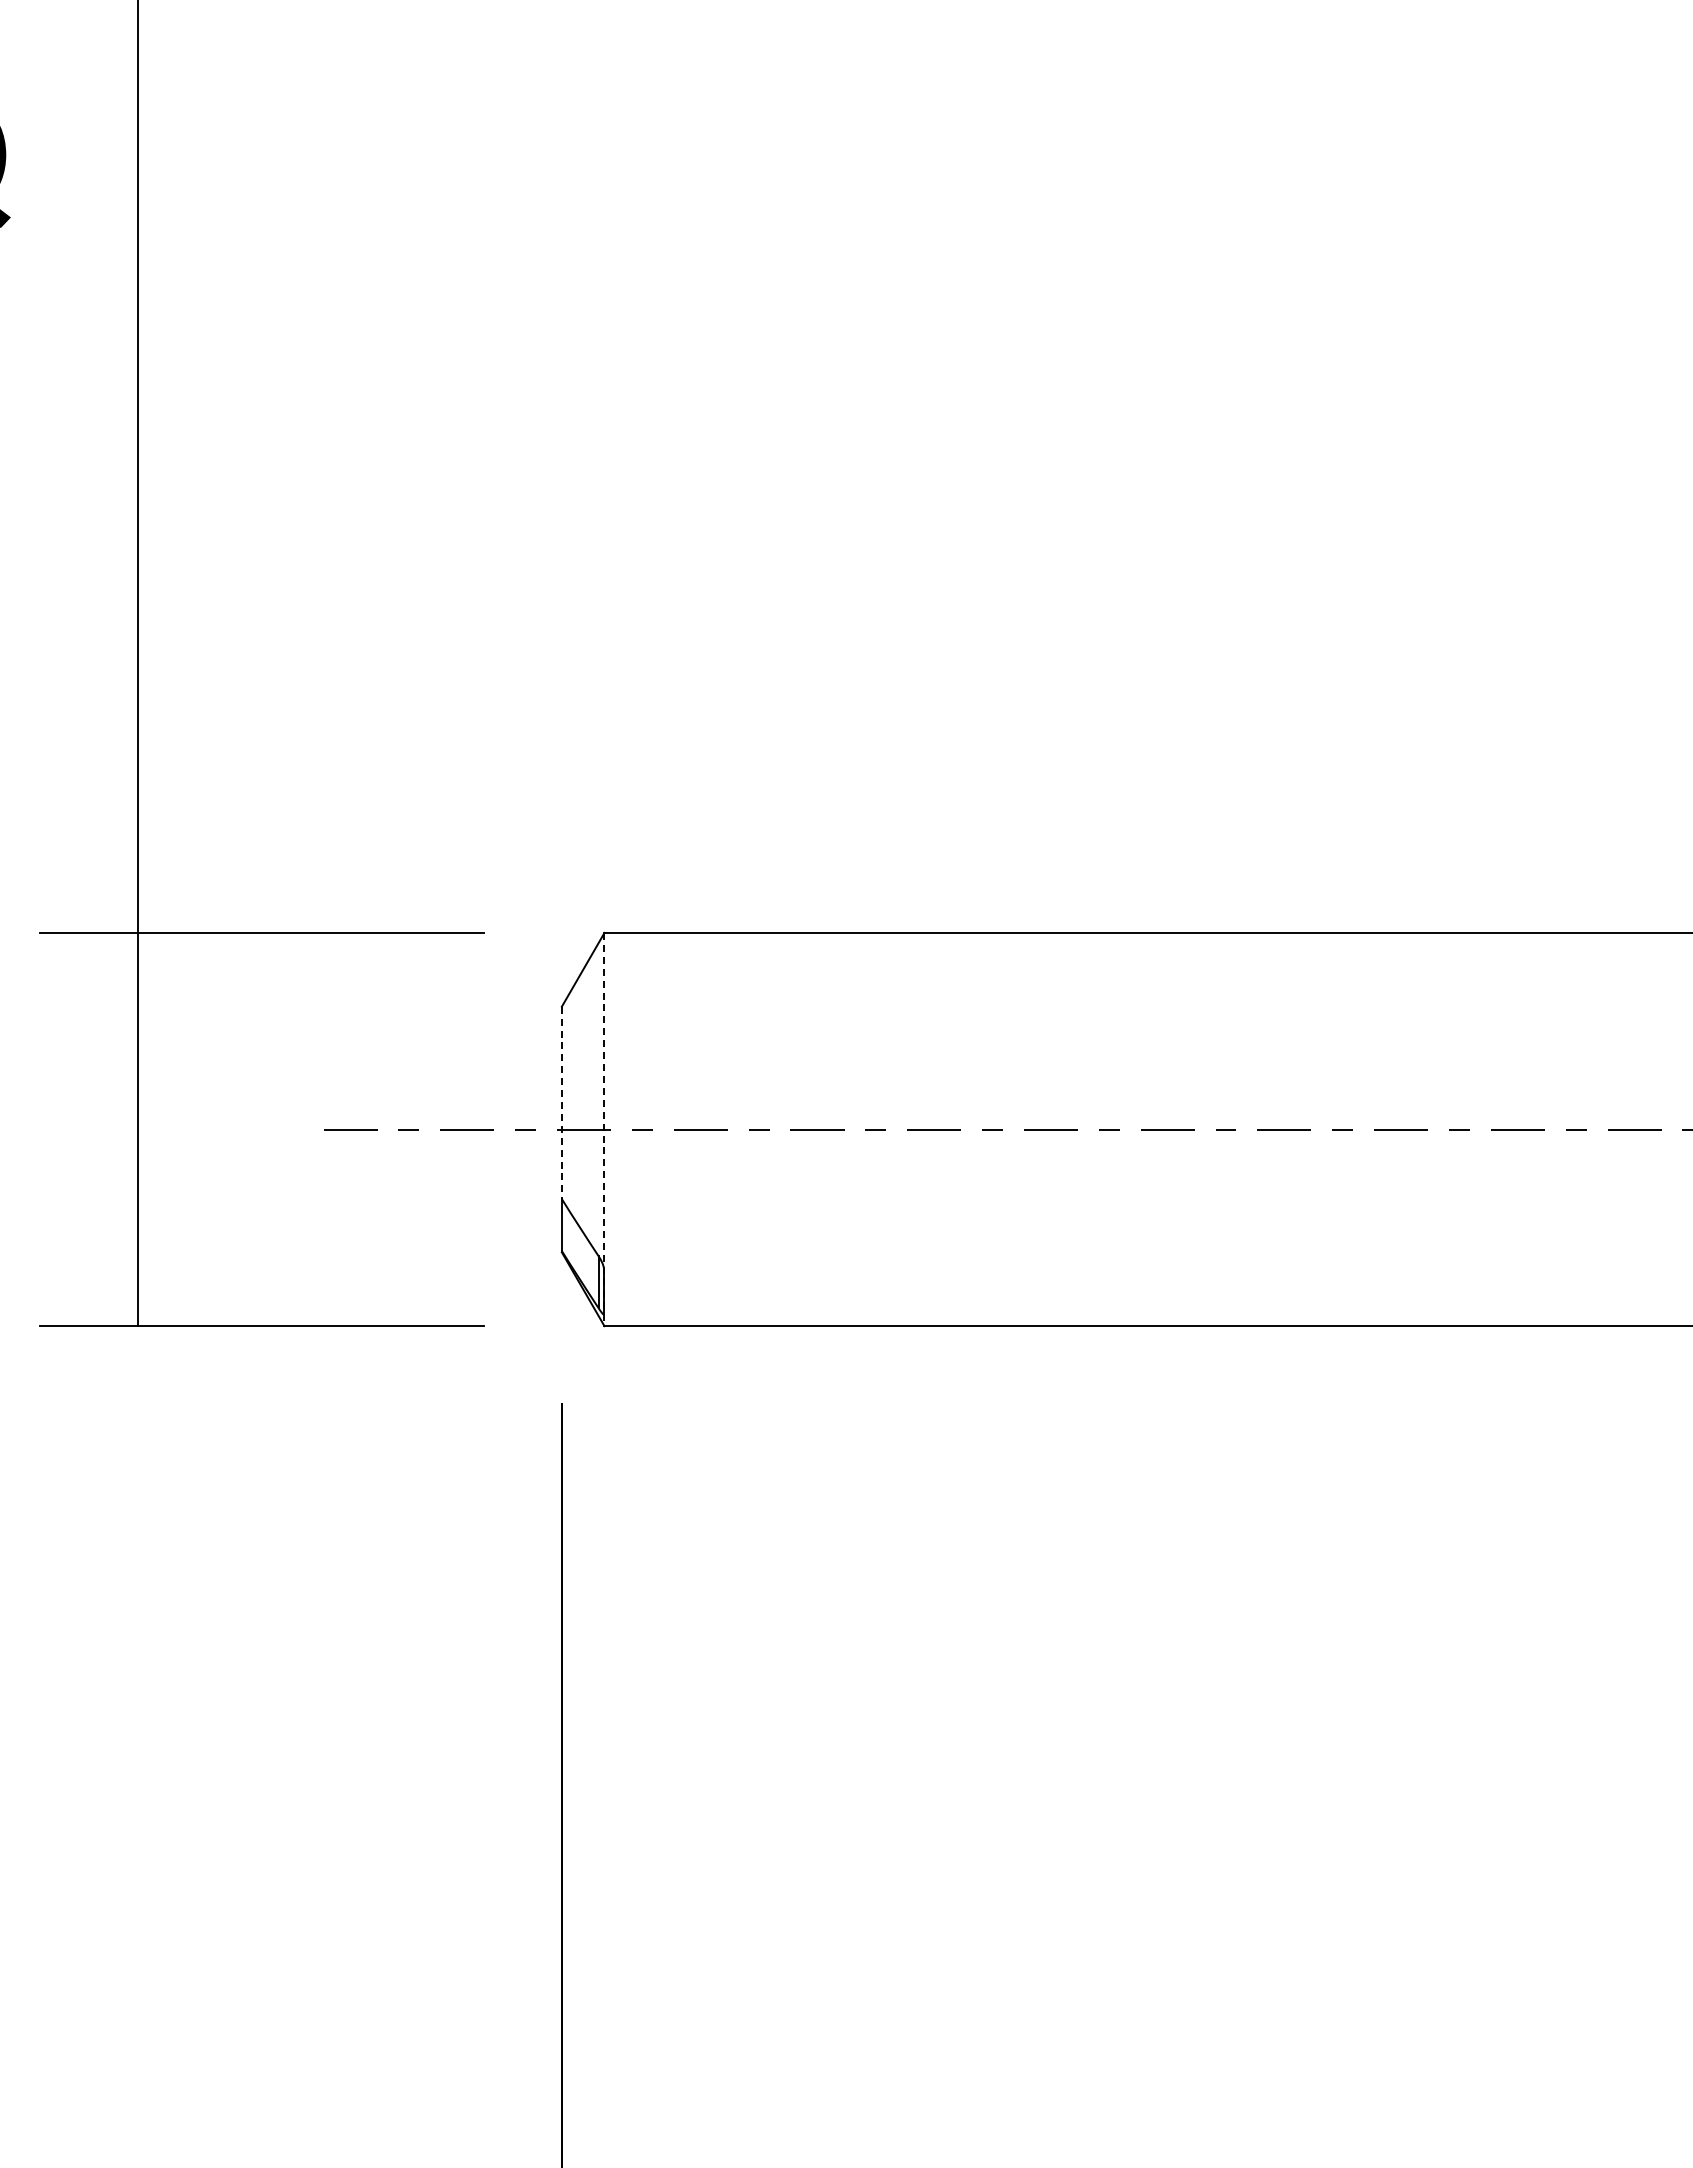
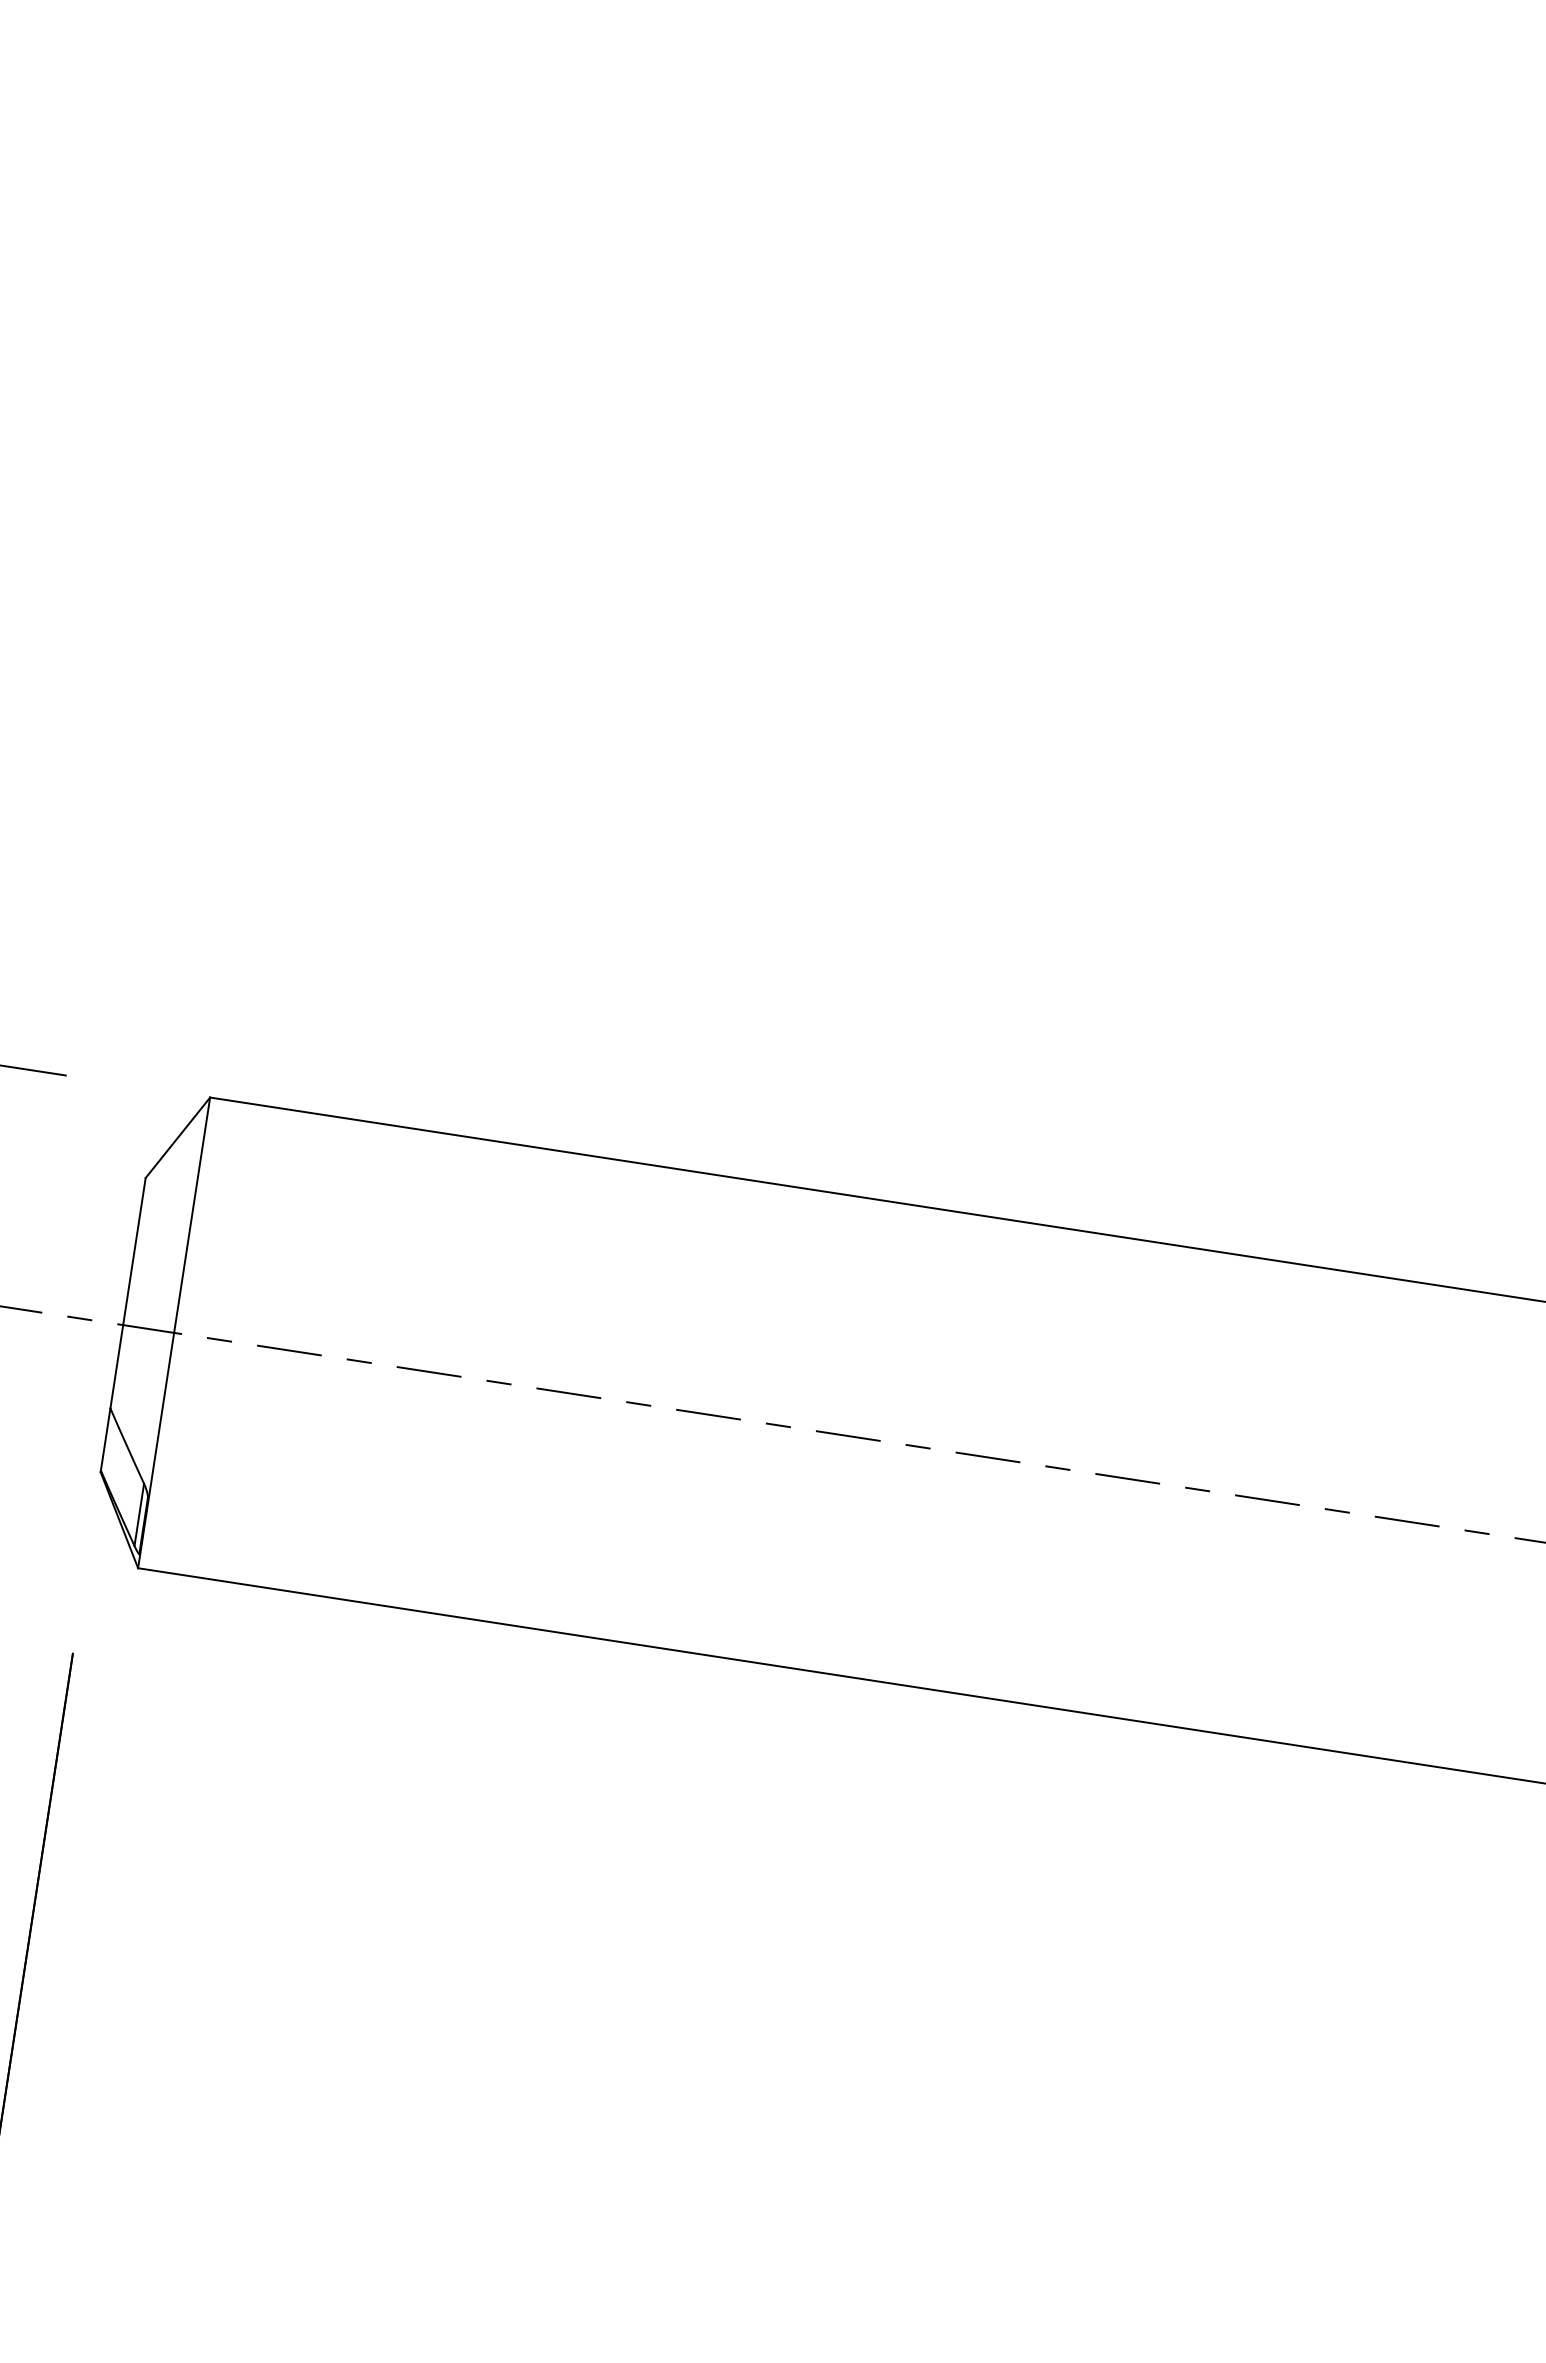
line: (561, 1103) -> (127, 1293), dashed -> solid
line: (604, 1129) -> (174, 1332), dashed -> solid

